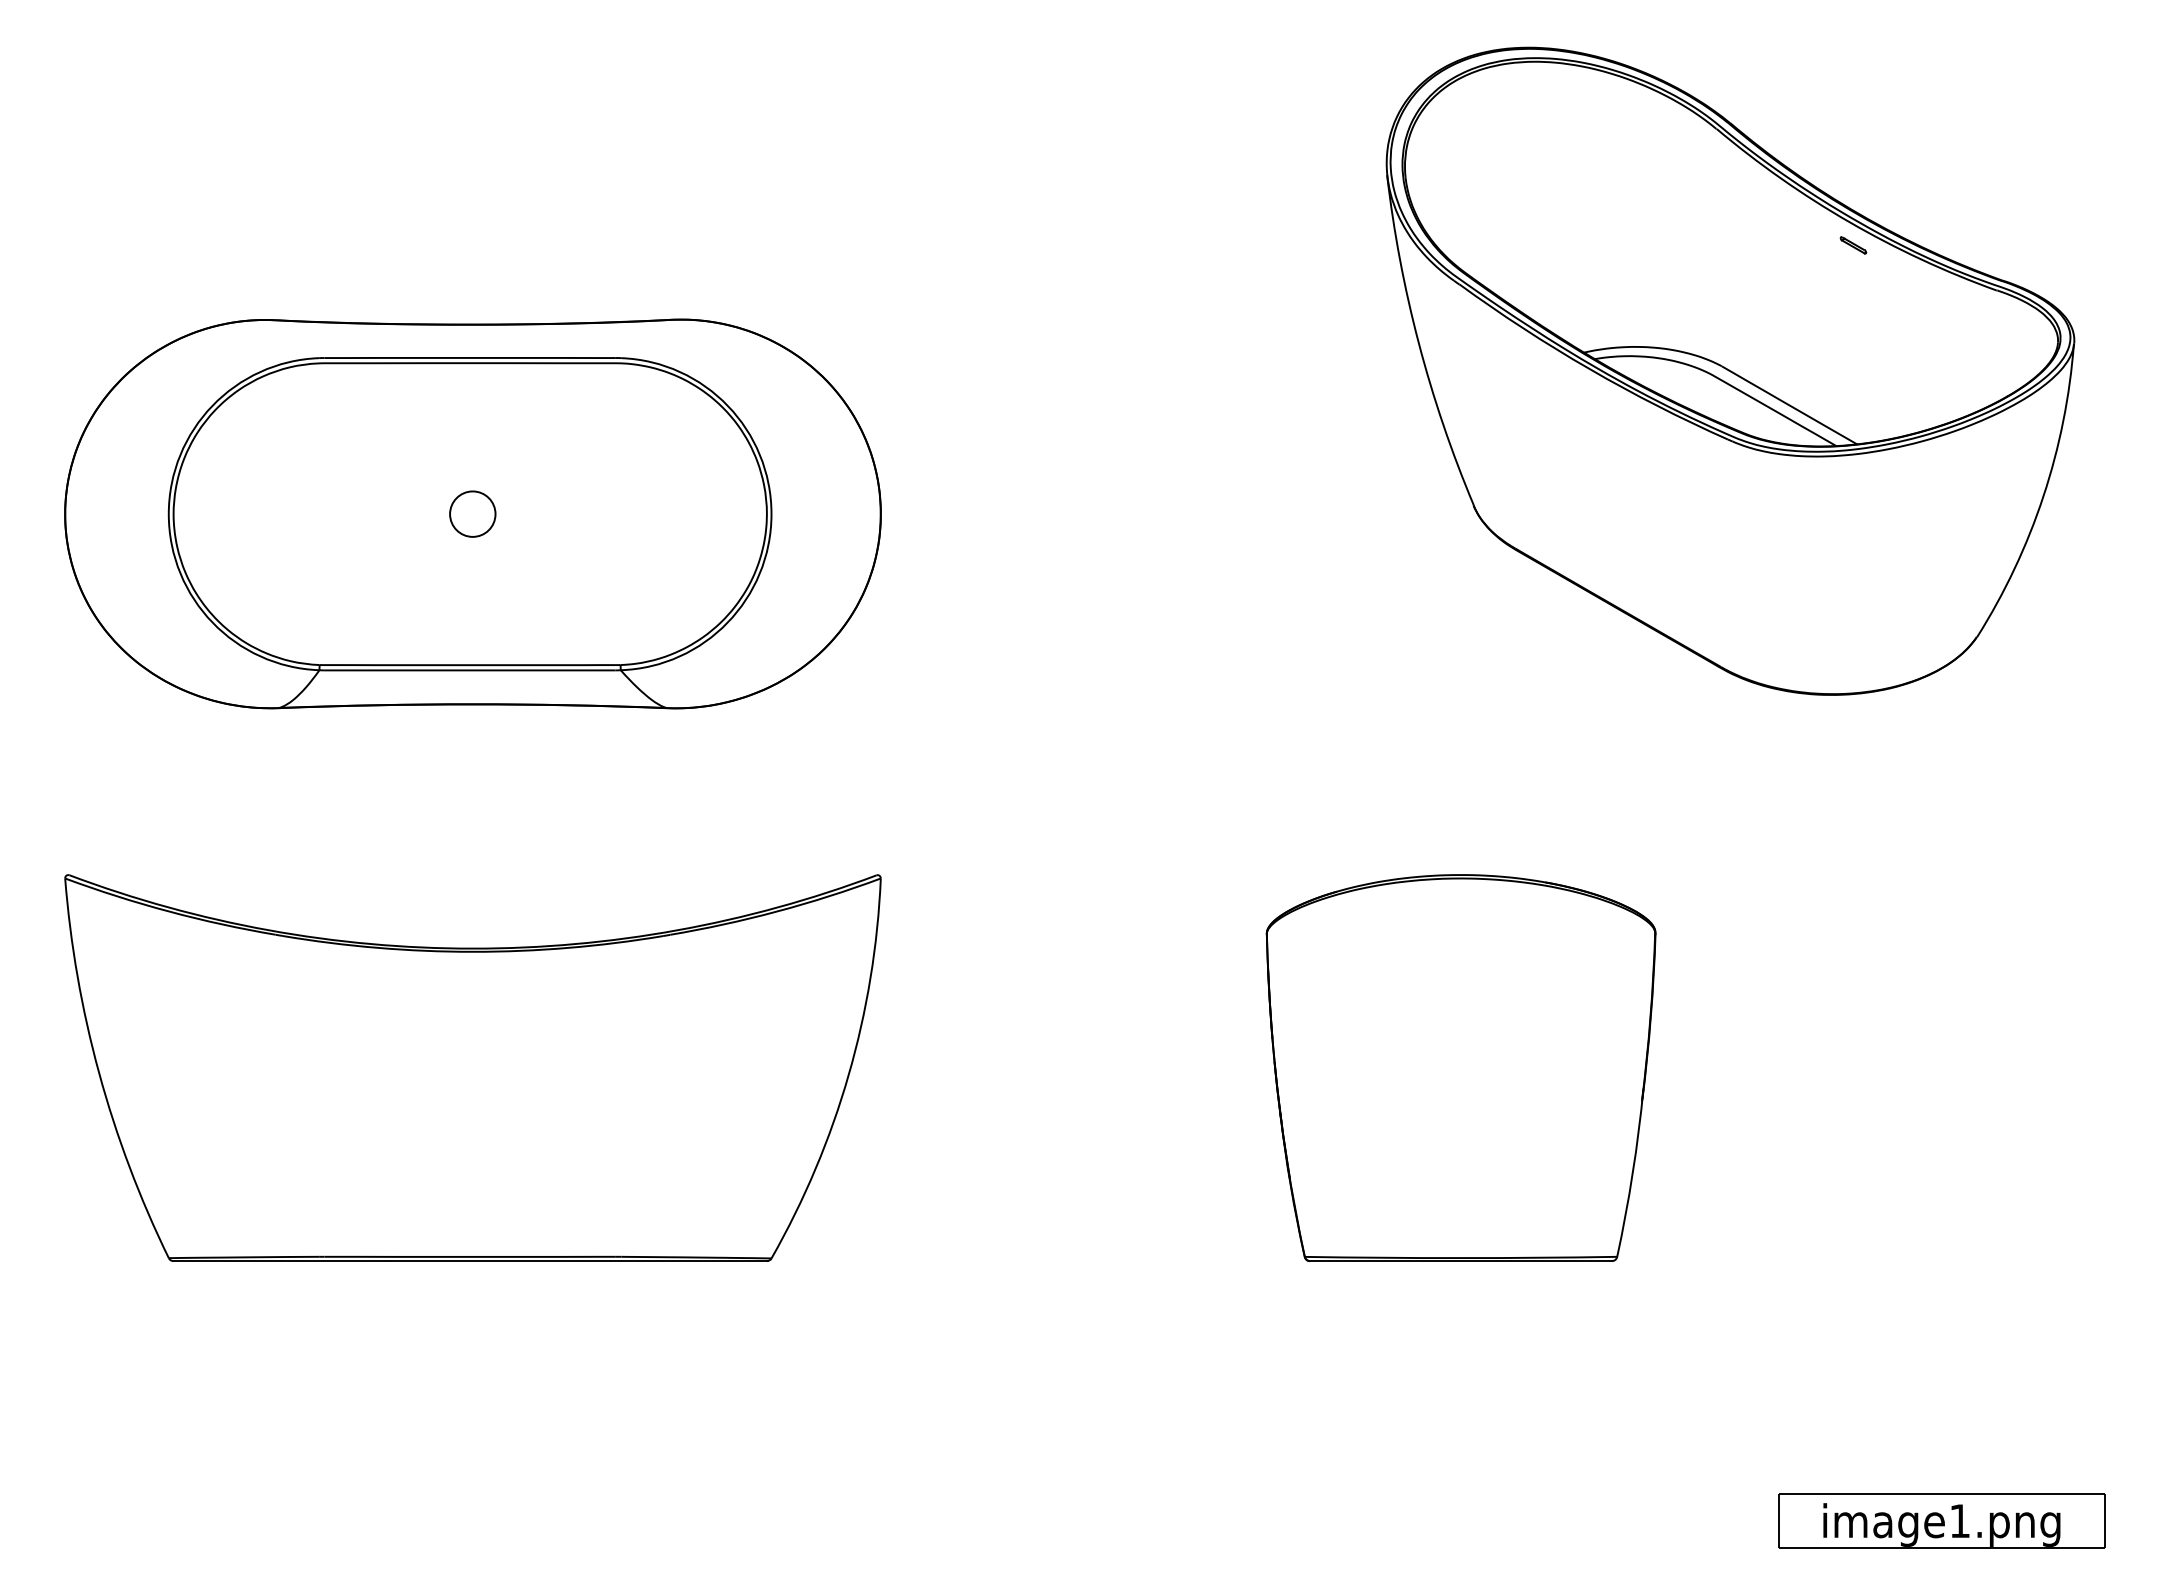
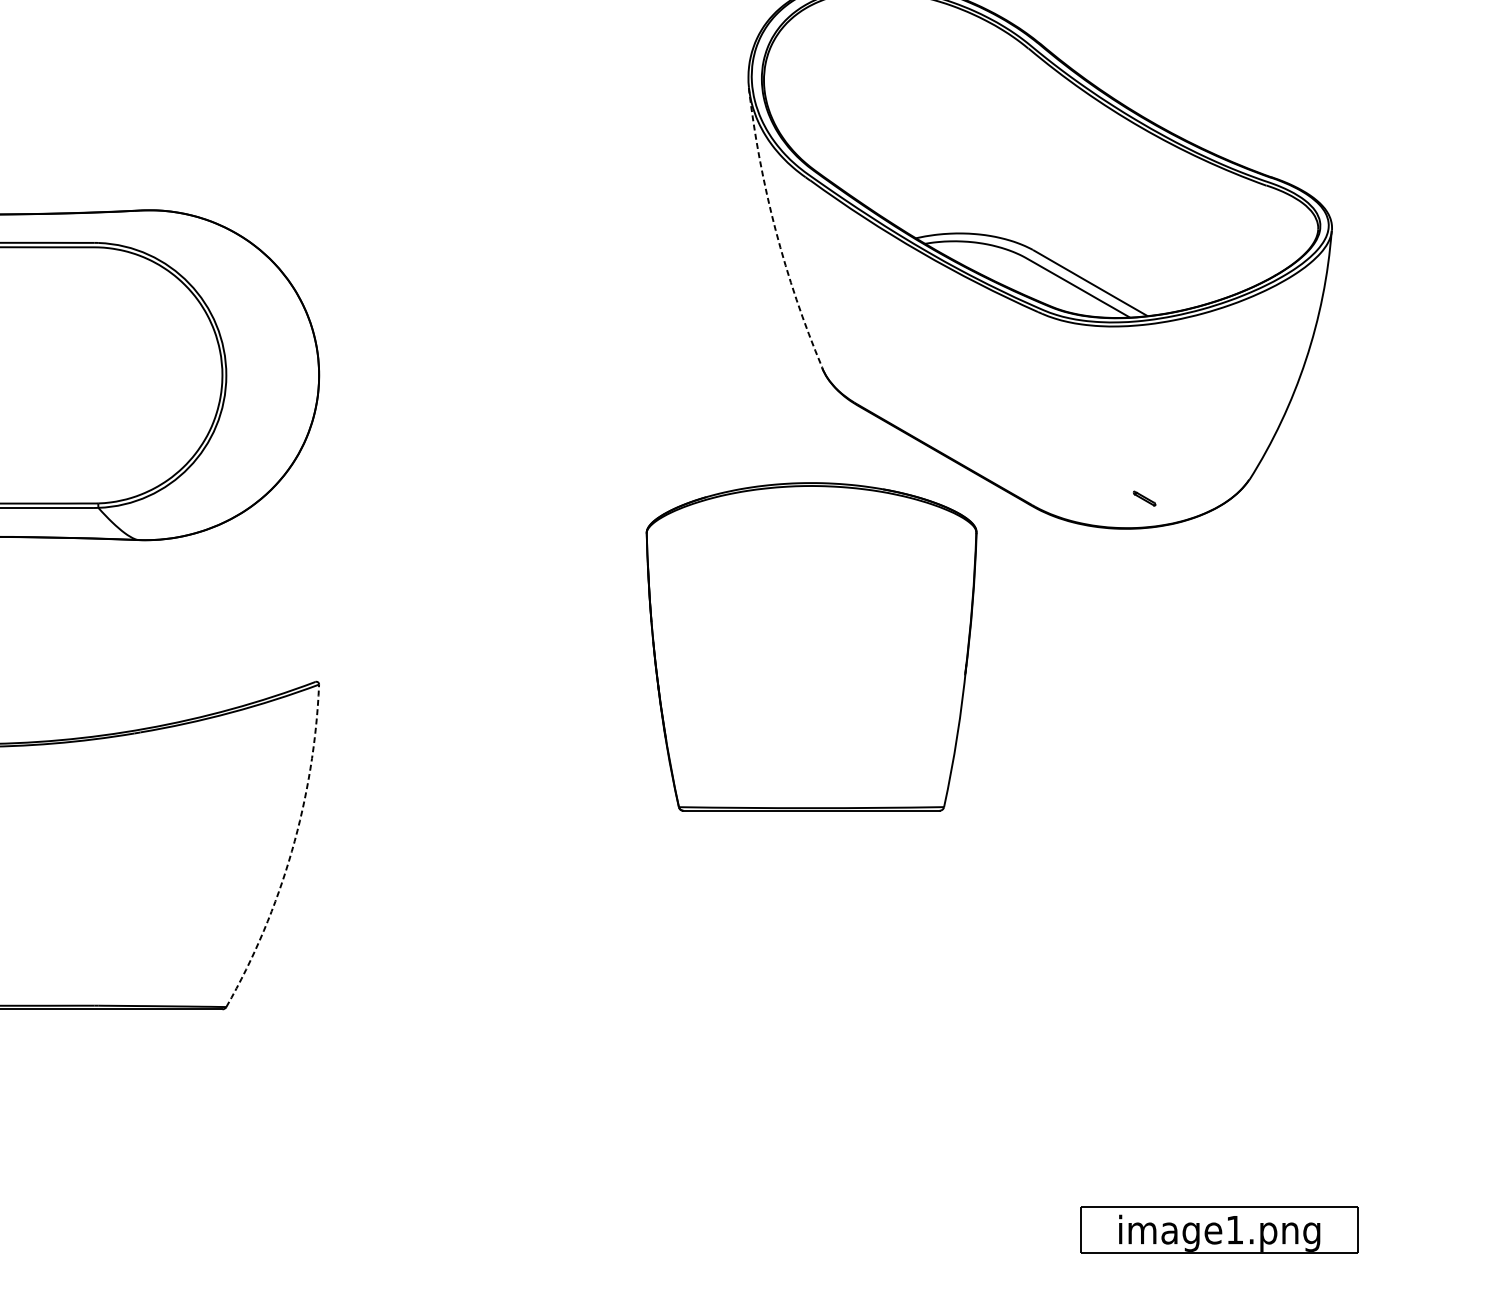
part: (1853, 245) -> (1144, 498), moved
arc: (1418, 343) -> (775, 230), solid -> dashed
part: (1460, 1067) -> (811, 646), moved
arc: (848, 1074) -> (291, 850), solid -> dashed

